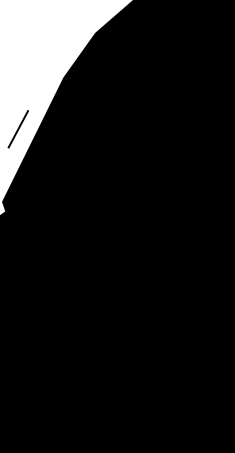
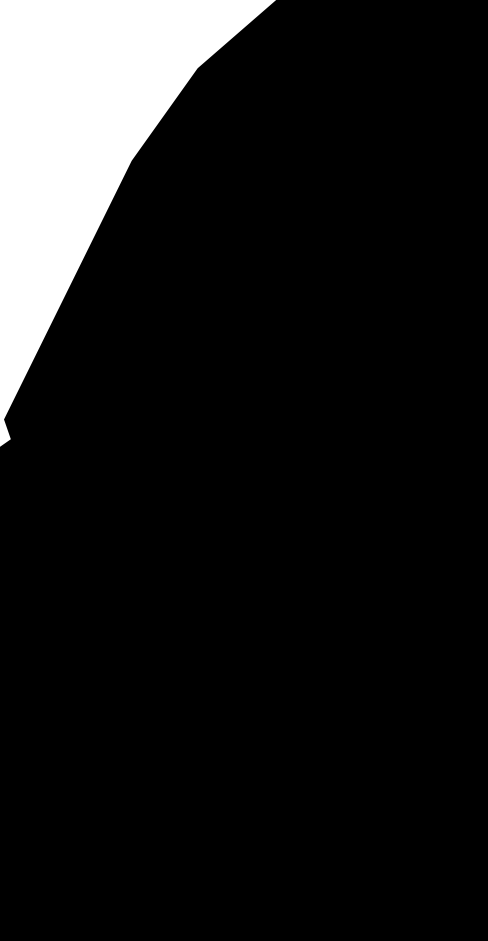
line: (18, 129) -> (38, 268), removed

